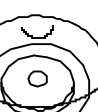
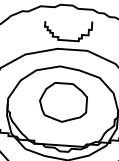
part: (37, 78) -> (63, 101), size x1.67

